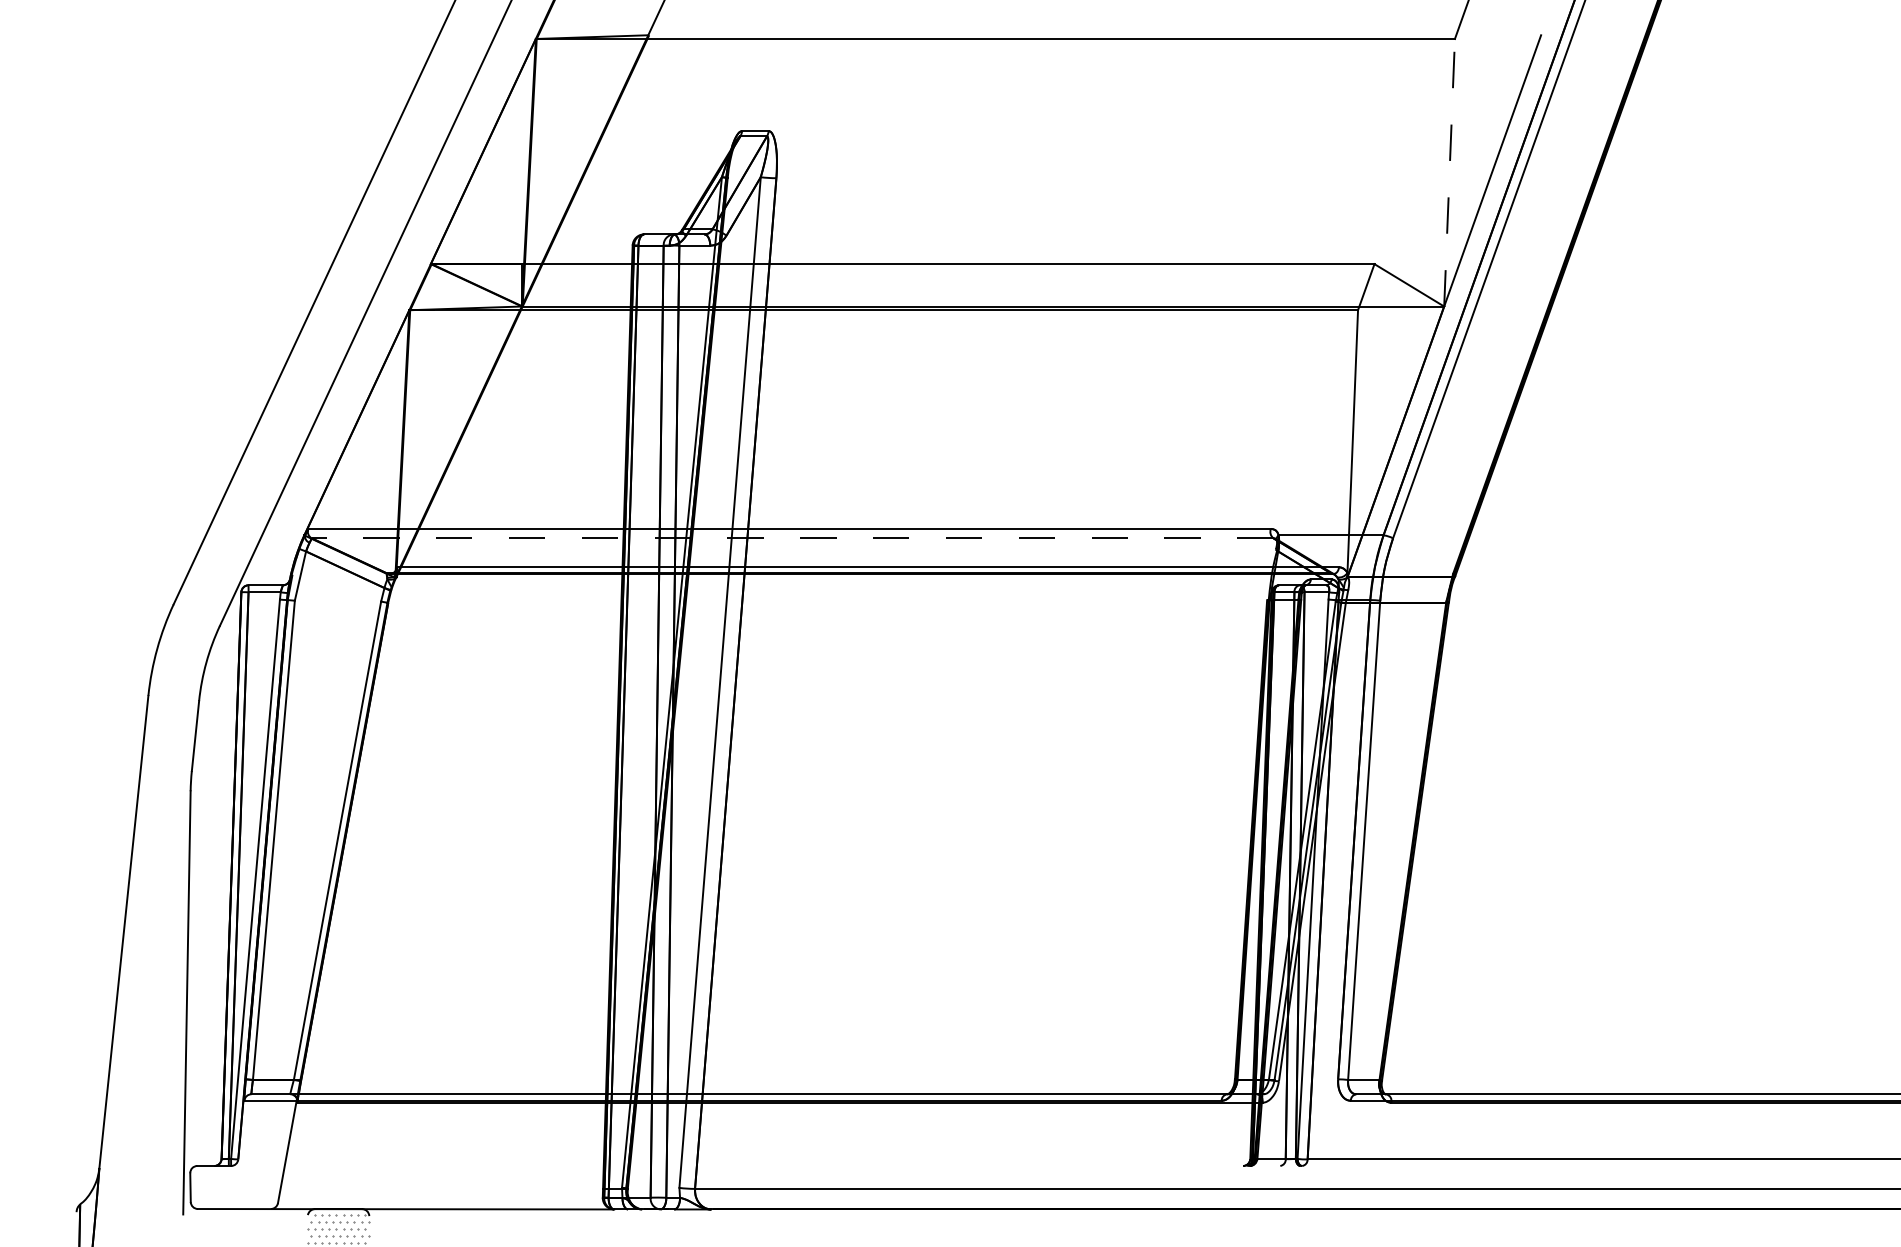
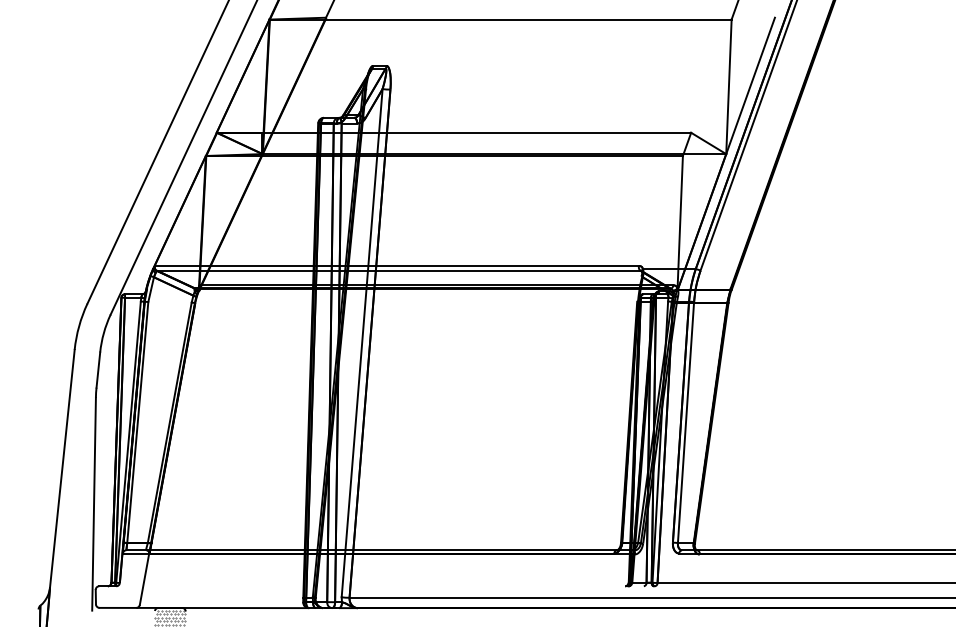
line: (1448, 172) -> (728, 86), dashed -> solid
line: (792, 537) -> (398, 270), dashed -> solid

